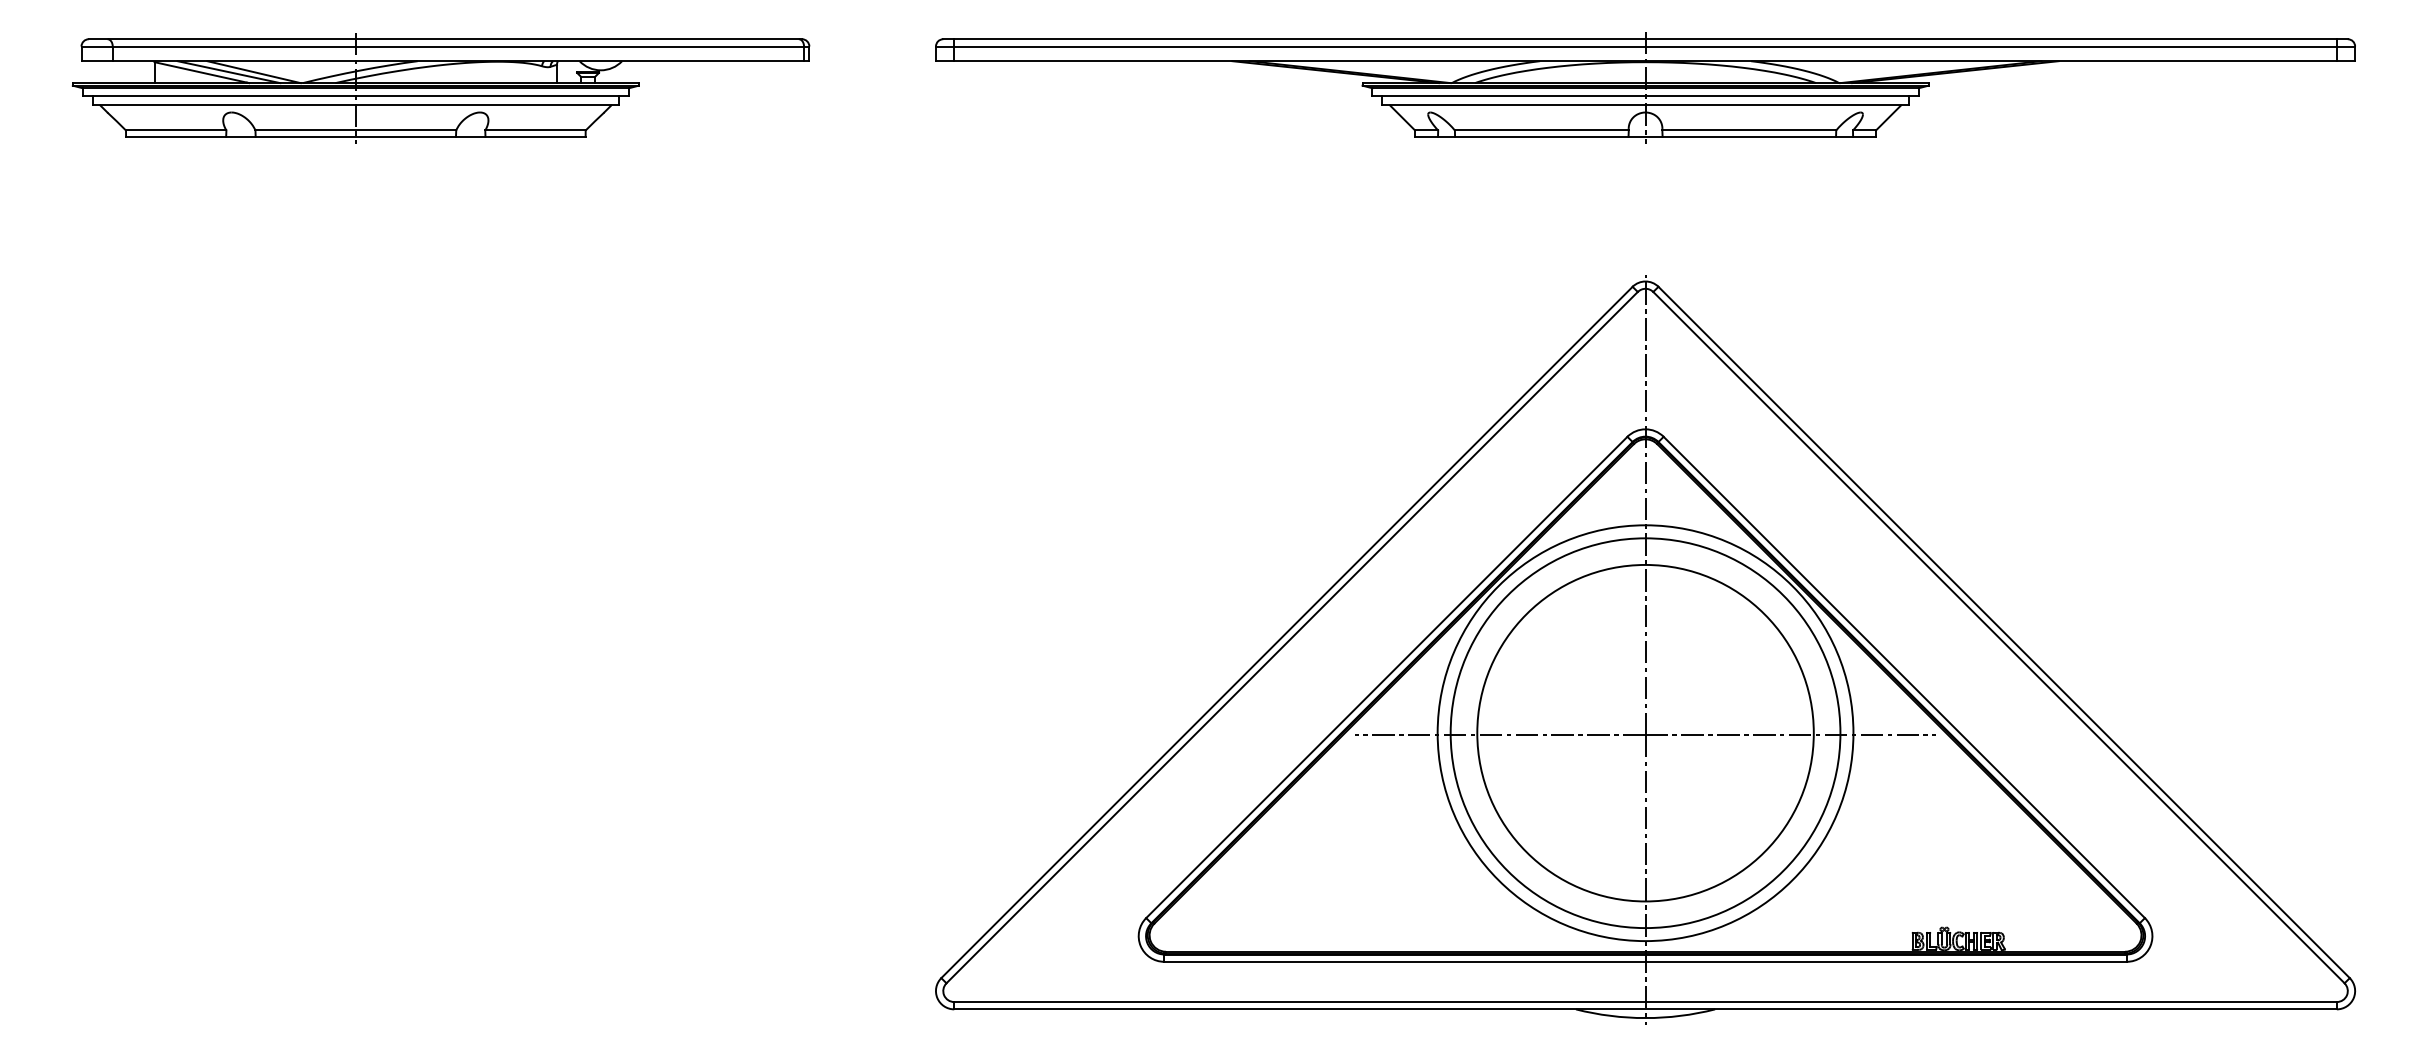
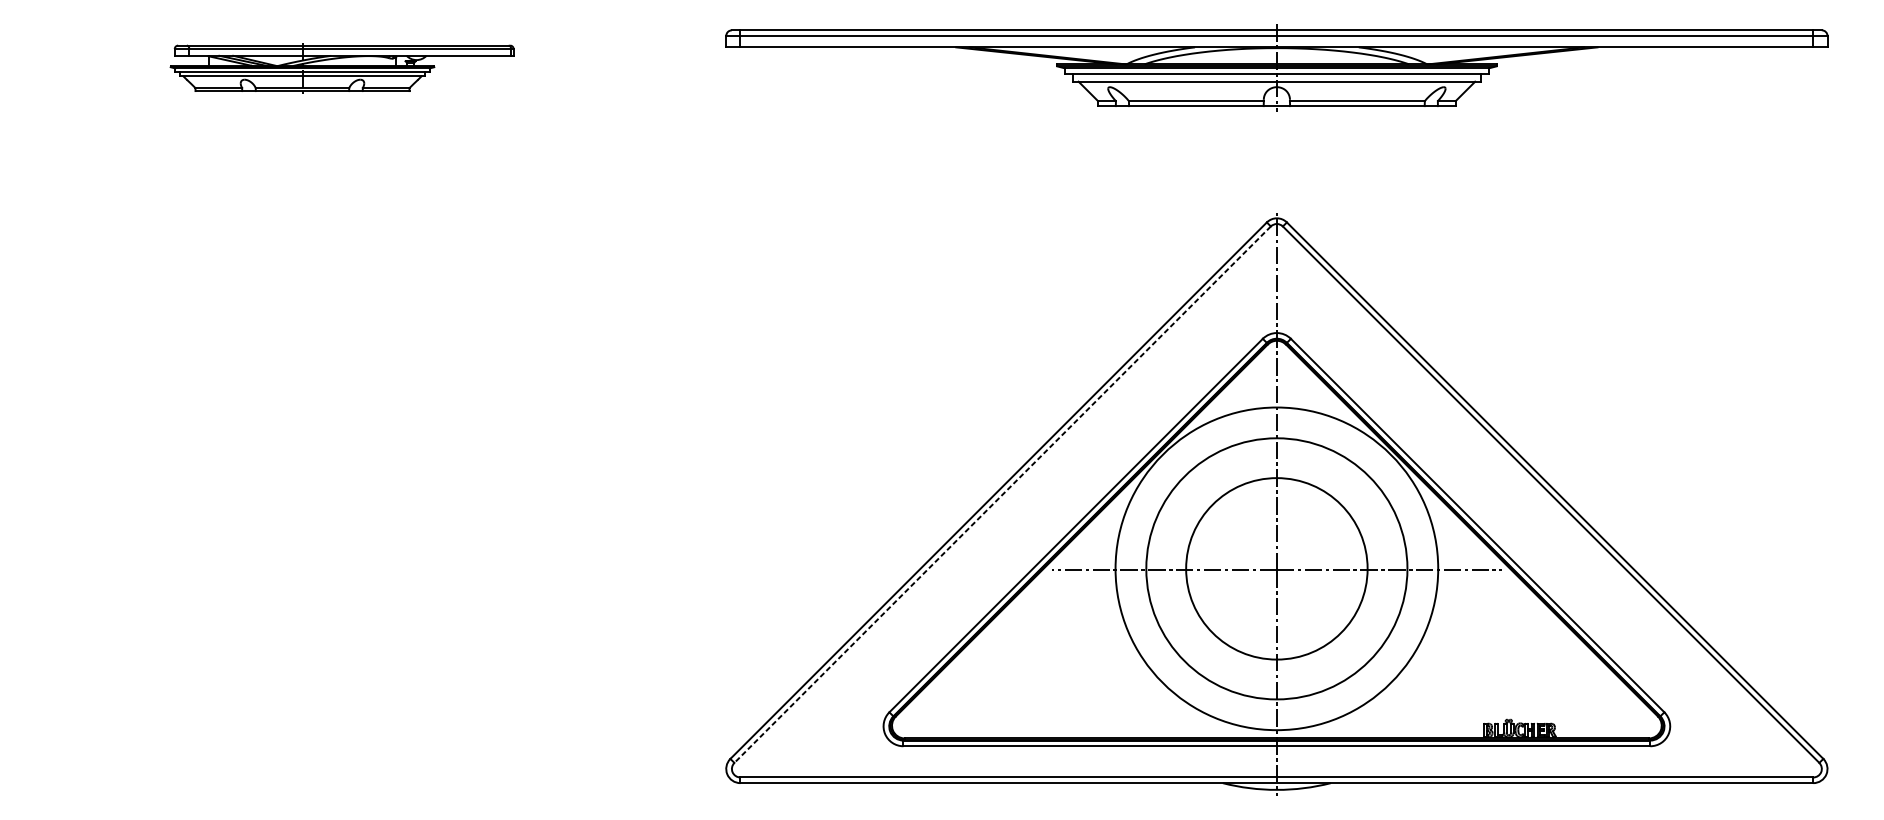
part: (440, 88) -> (341, 68), size x0.6
line: (1292, 637) -> (1002, 494), solid -> dashed
circle: (1645, 733) -> (1276, 569), size x0.6

